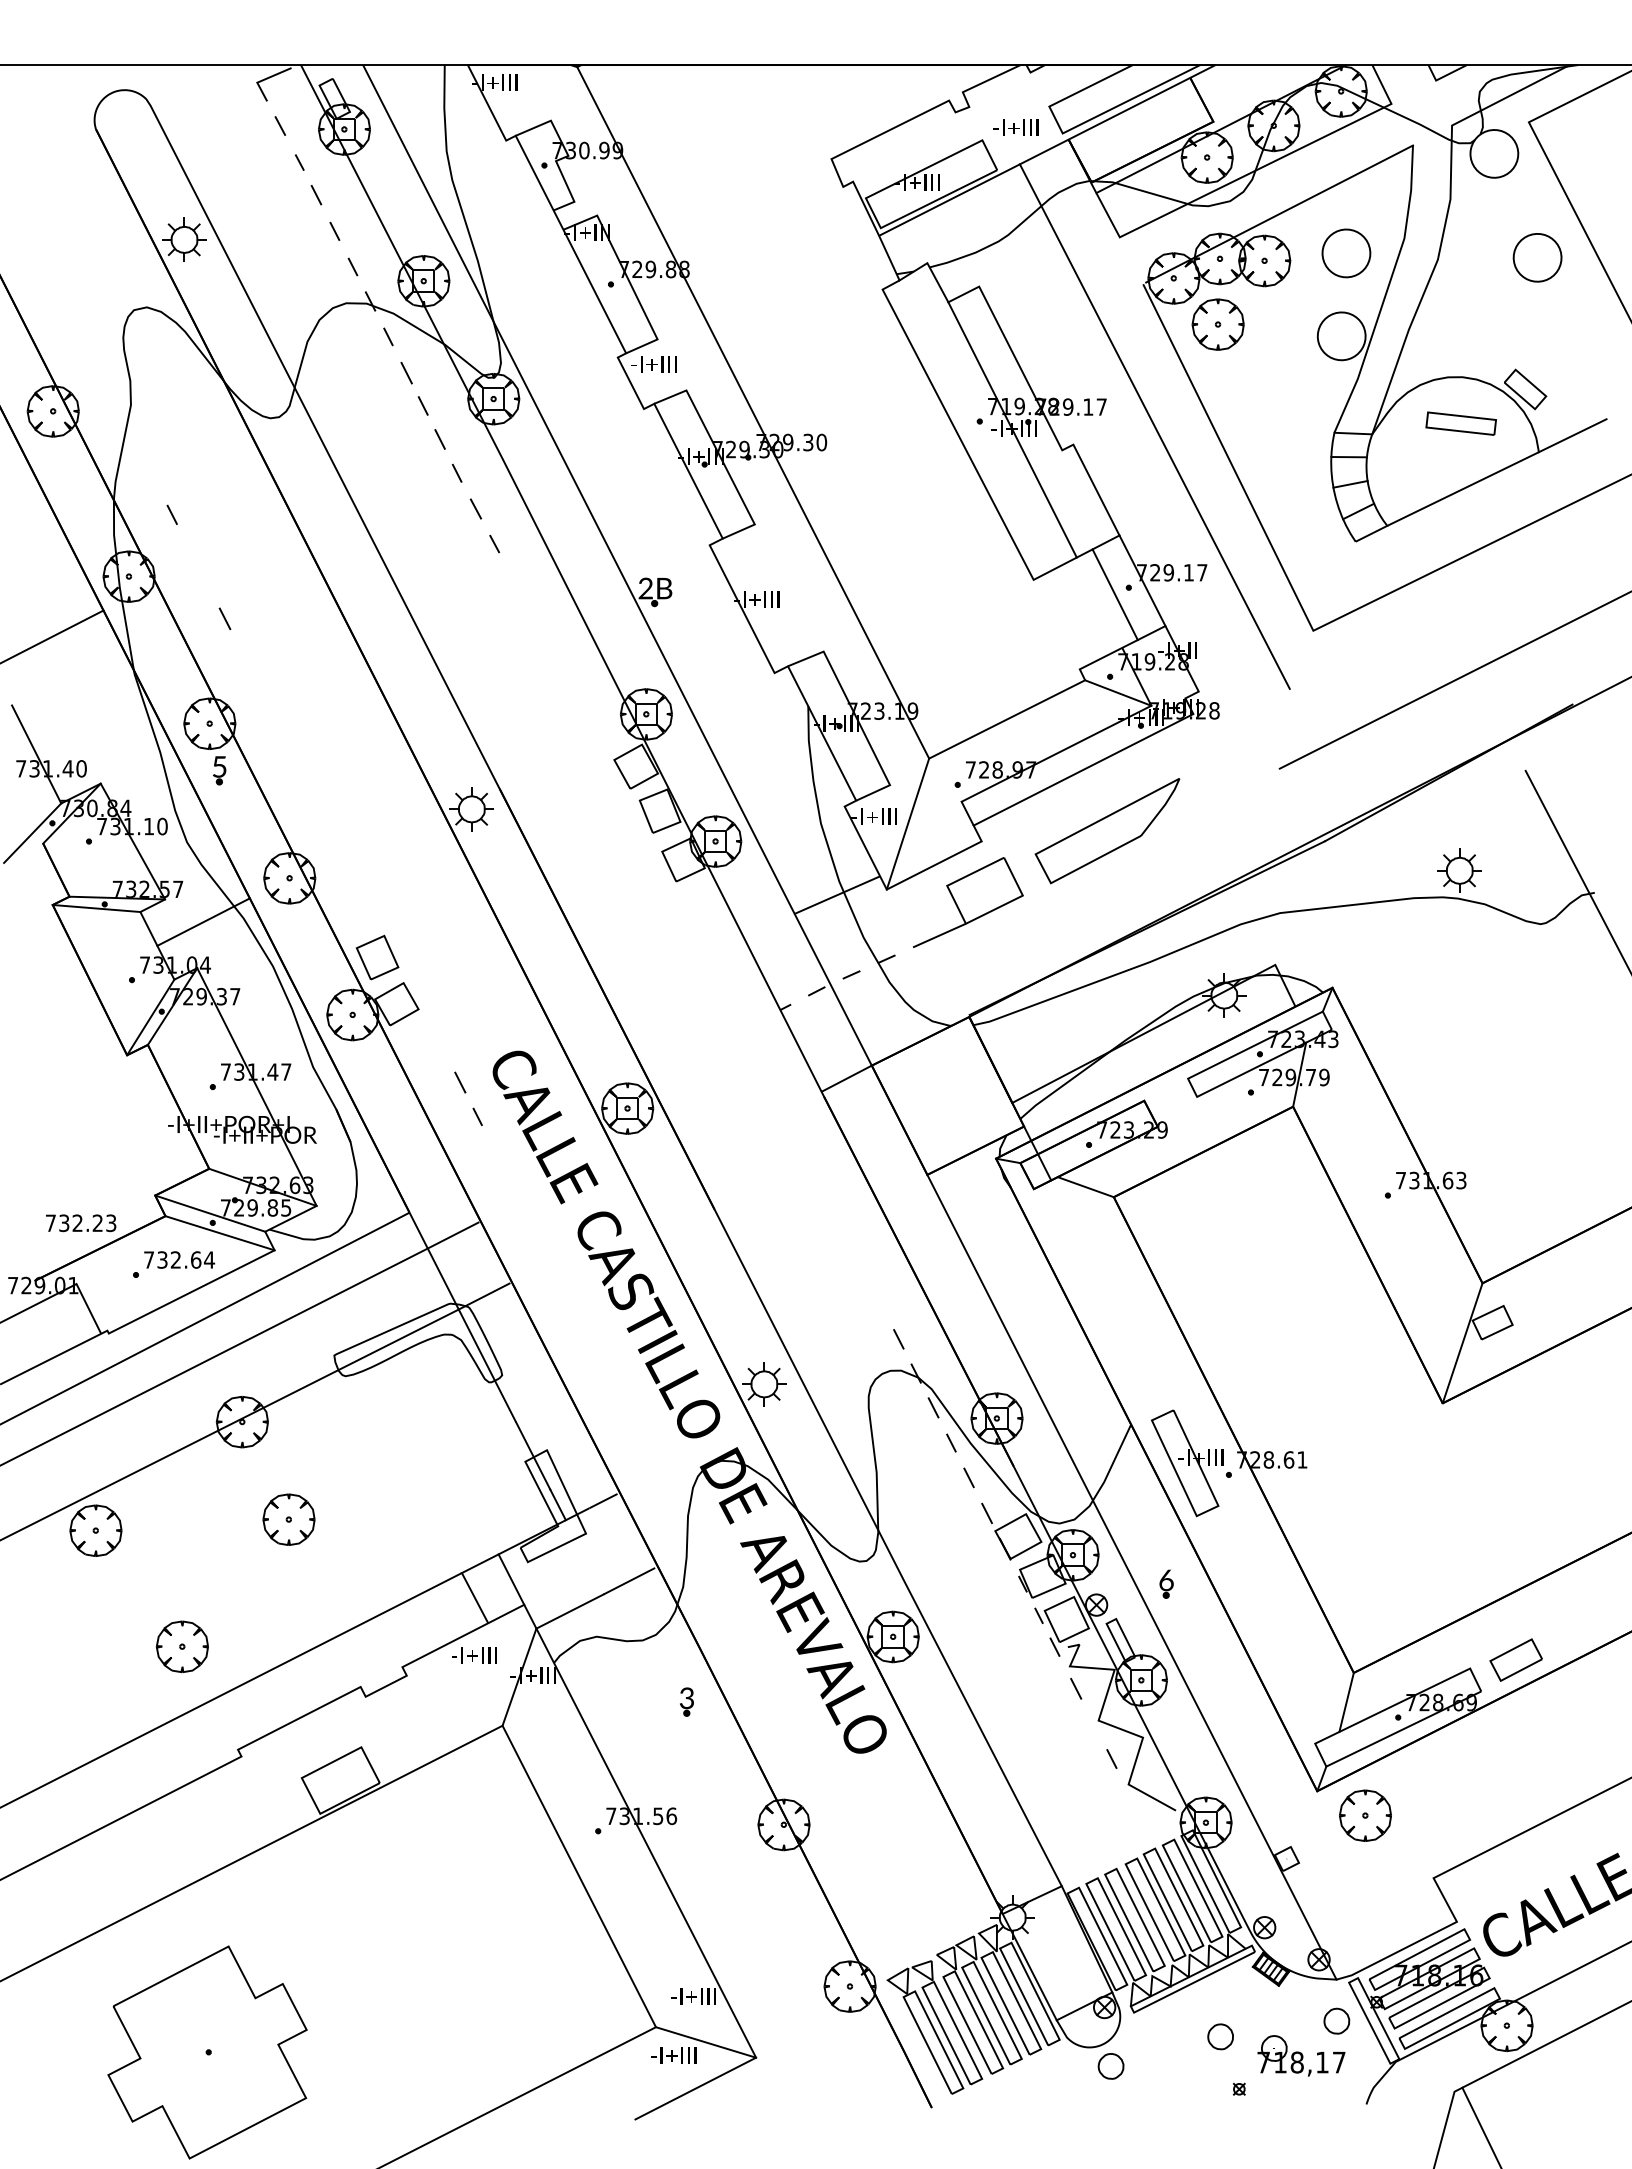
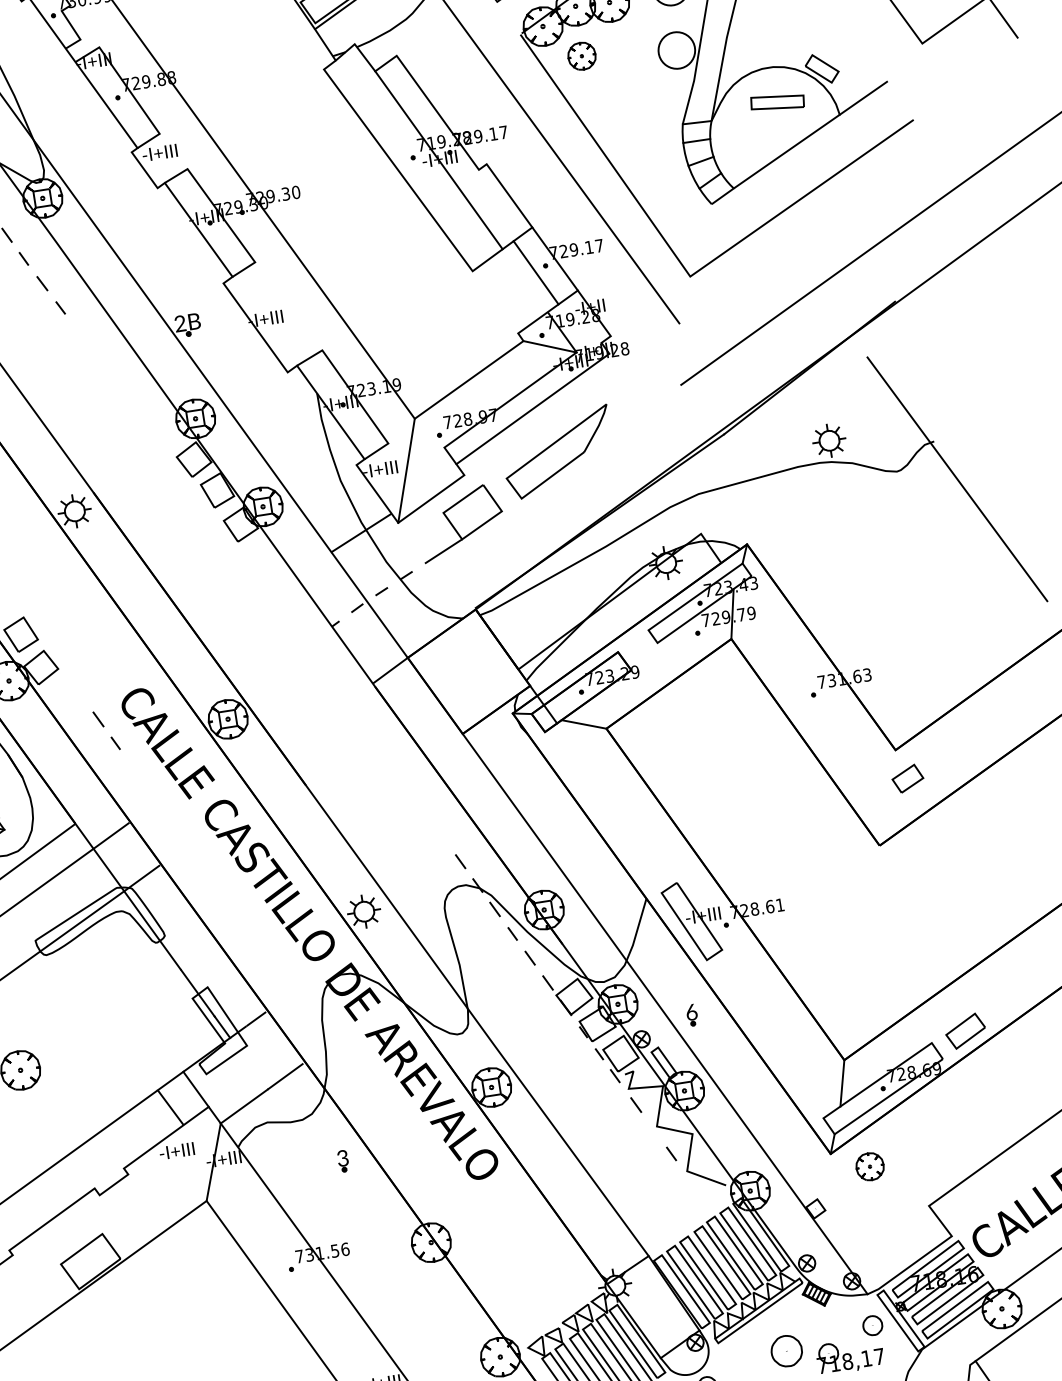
part: (1217, 324) -> (581, 56), size x0.7
line: (1462, 1343) -> (887, 798), removed
part: (1365, 1815) -> (870, 1166), size x0.7
part: (1220, 2036) -> (786, 1350), size x1.6

